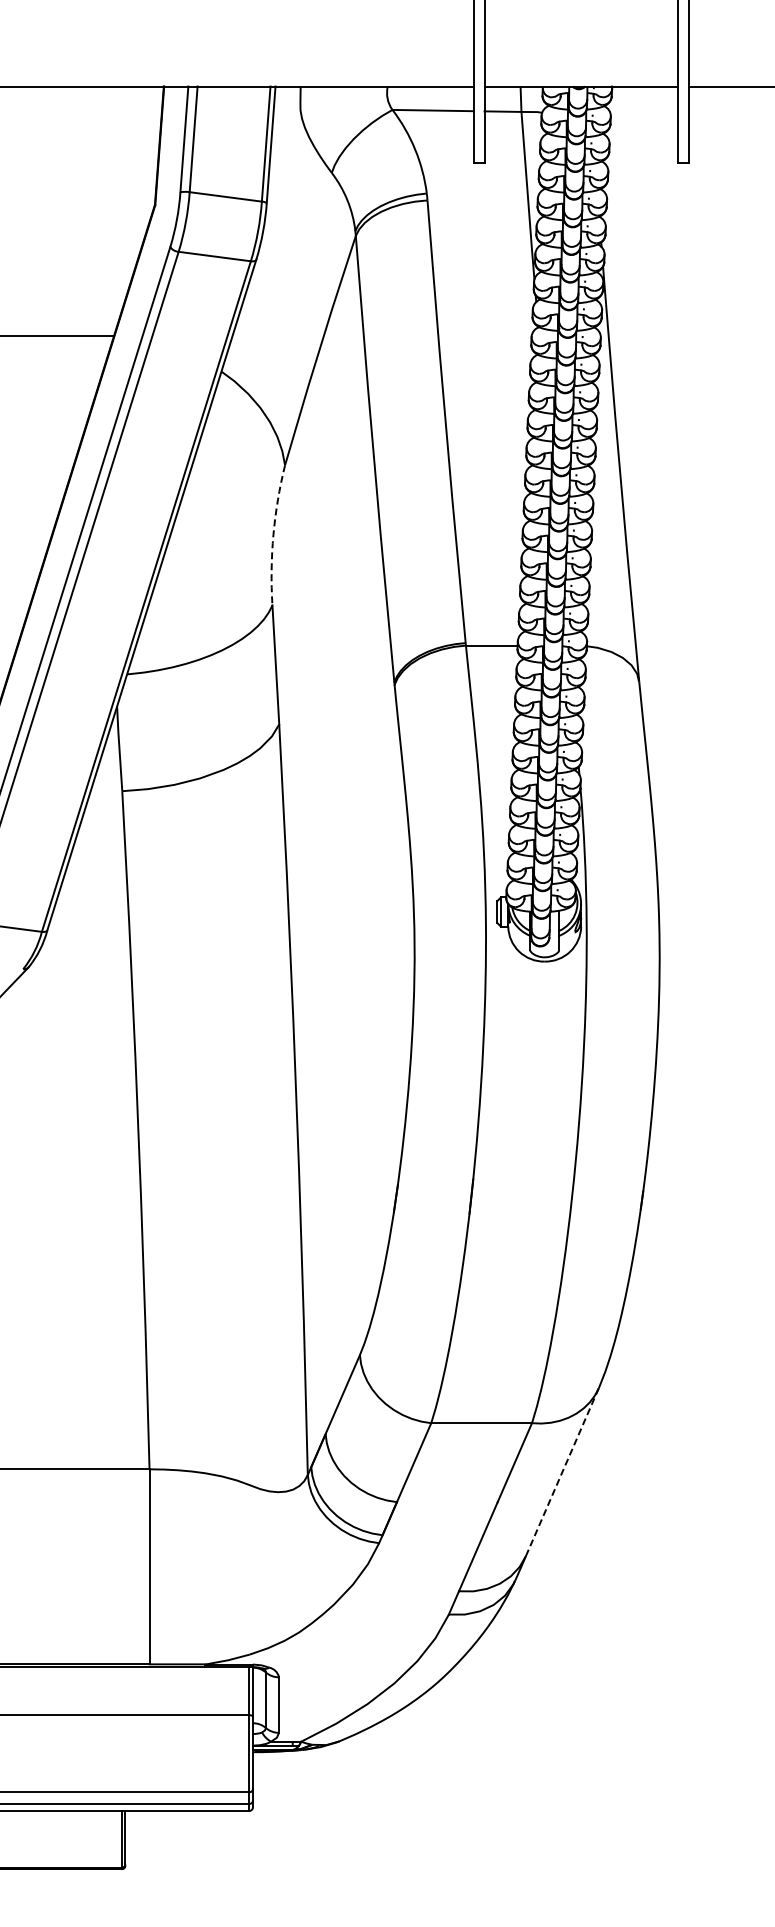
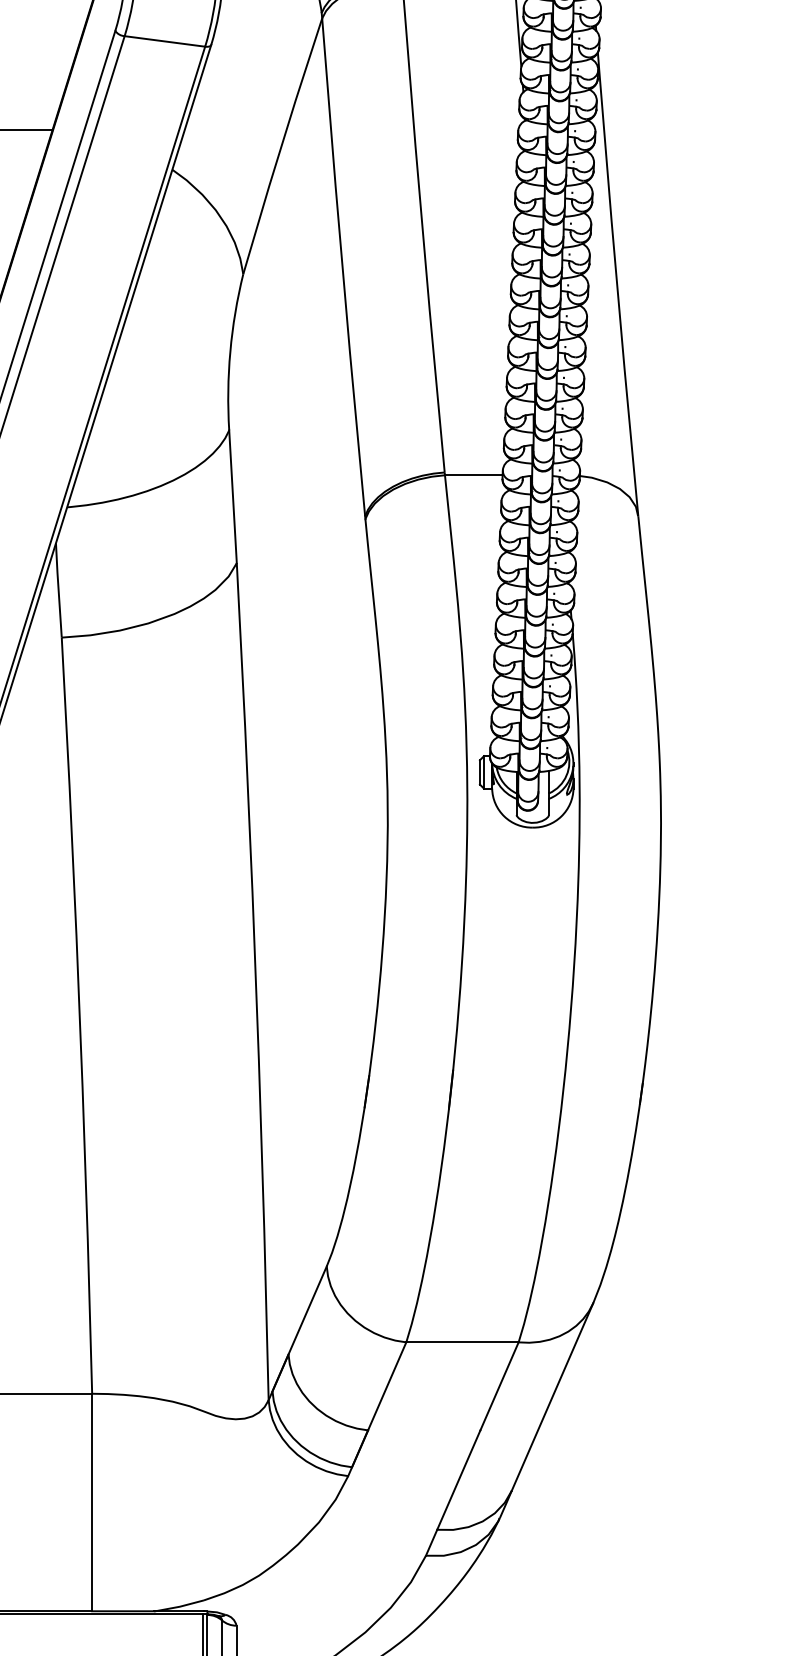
arc: (273, 534) -> (230, 351), dashed -> solid
line: (562, 1472) -> (552, 1397), dashed -> solid

